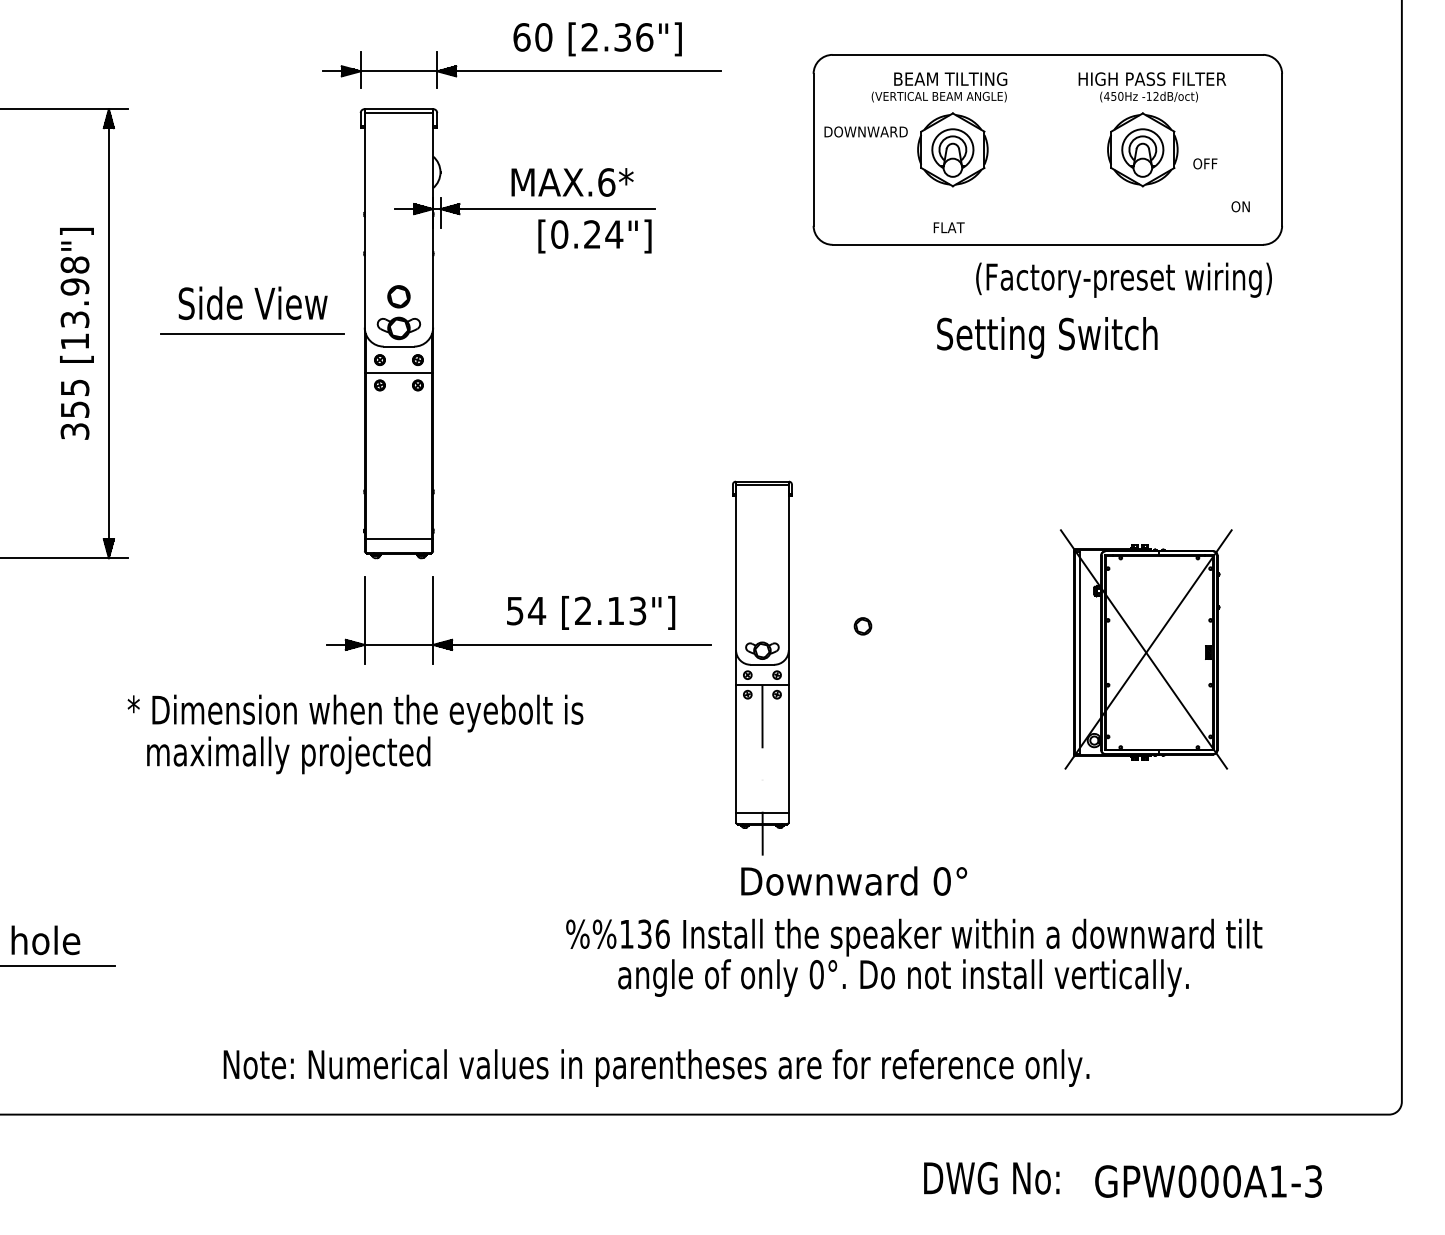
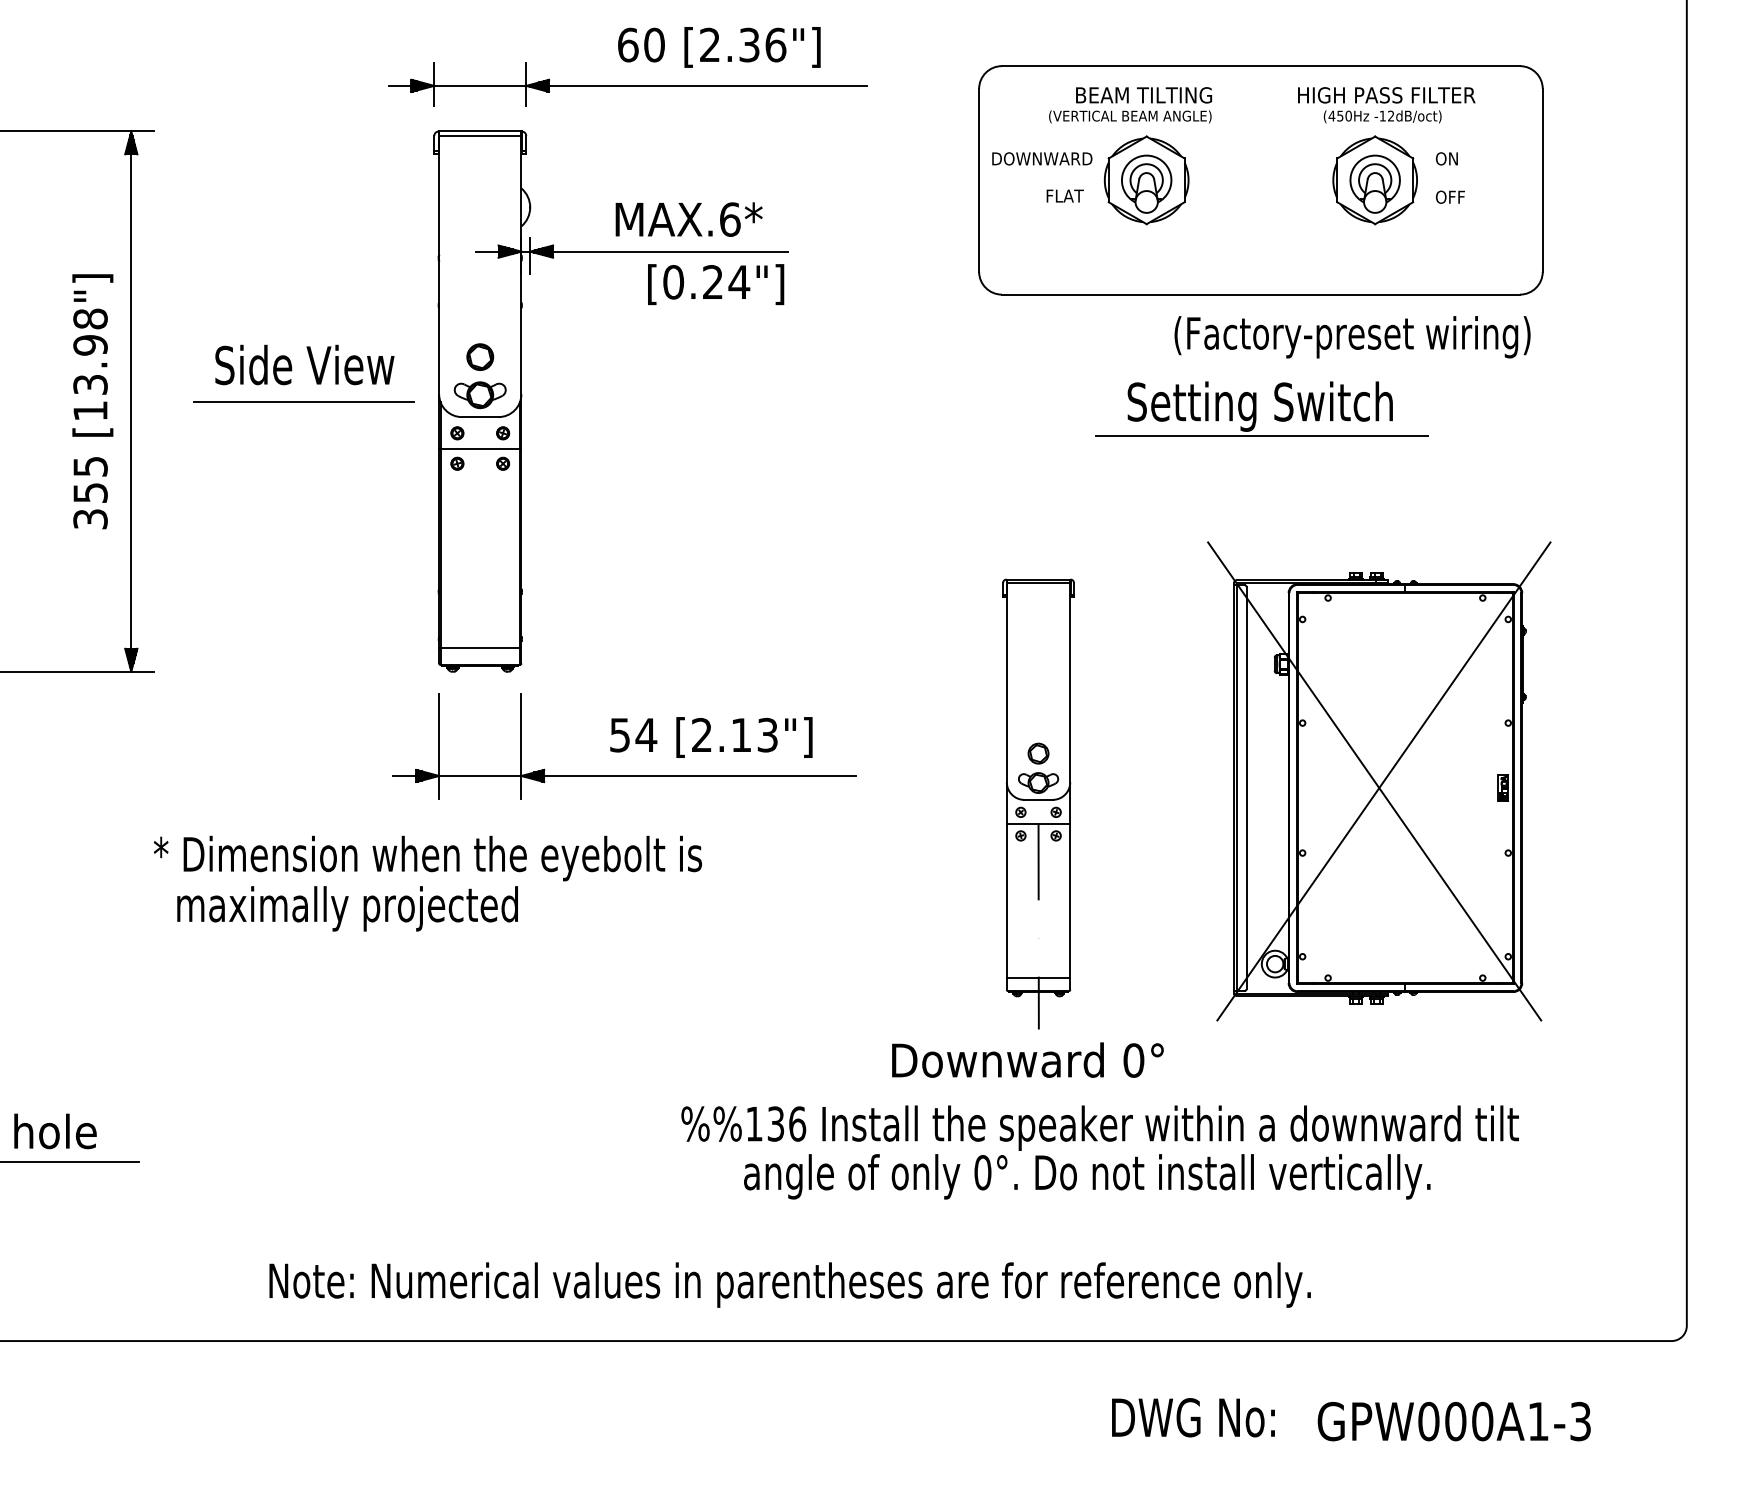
text: (1240, 206) -> (1446, 158), moved
text: (948, 227) -> (1064, 195), moved
line: (1048, 362) -> (1261, 436), added
part: (1146, 649) -> (1379, 781), size x1.67
part: (762, 667) -> (1038, 803), moved

